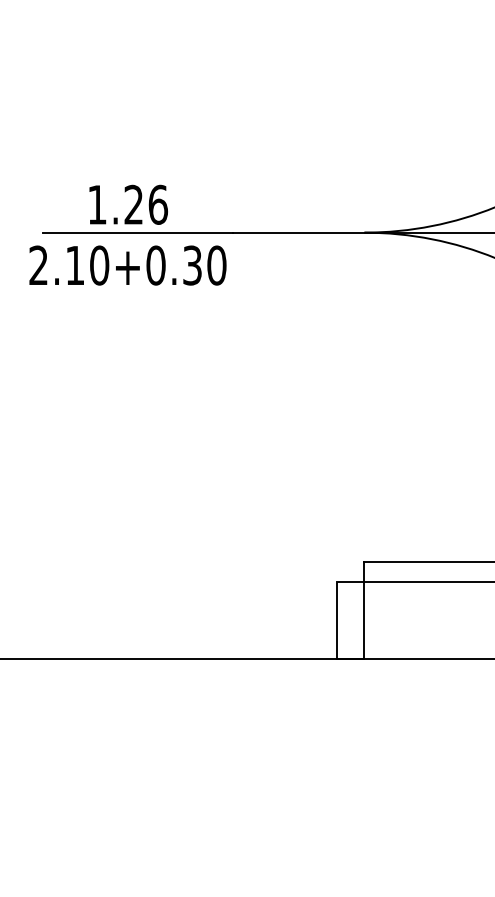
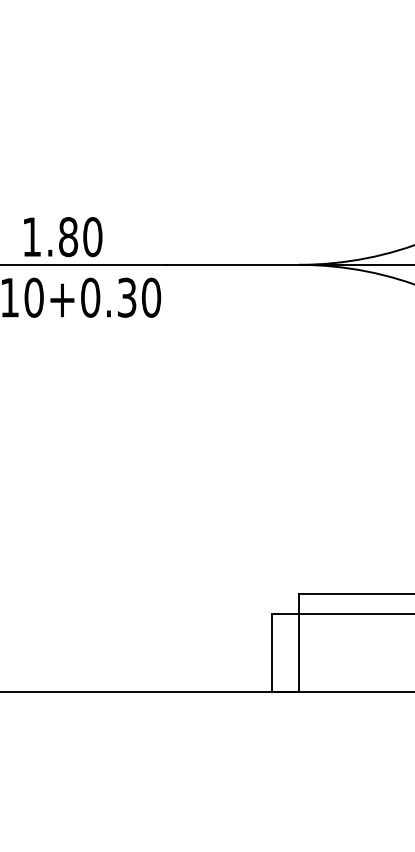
text: (146, 204) -> (81, 236), 1.26 -> 1.80

